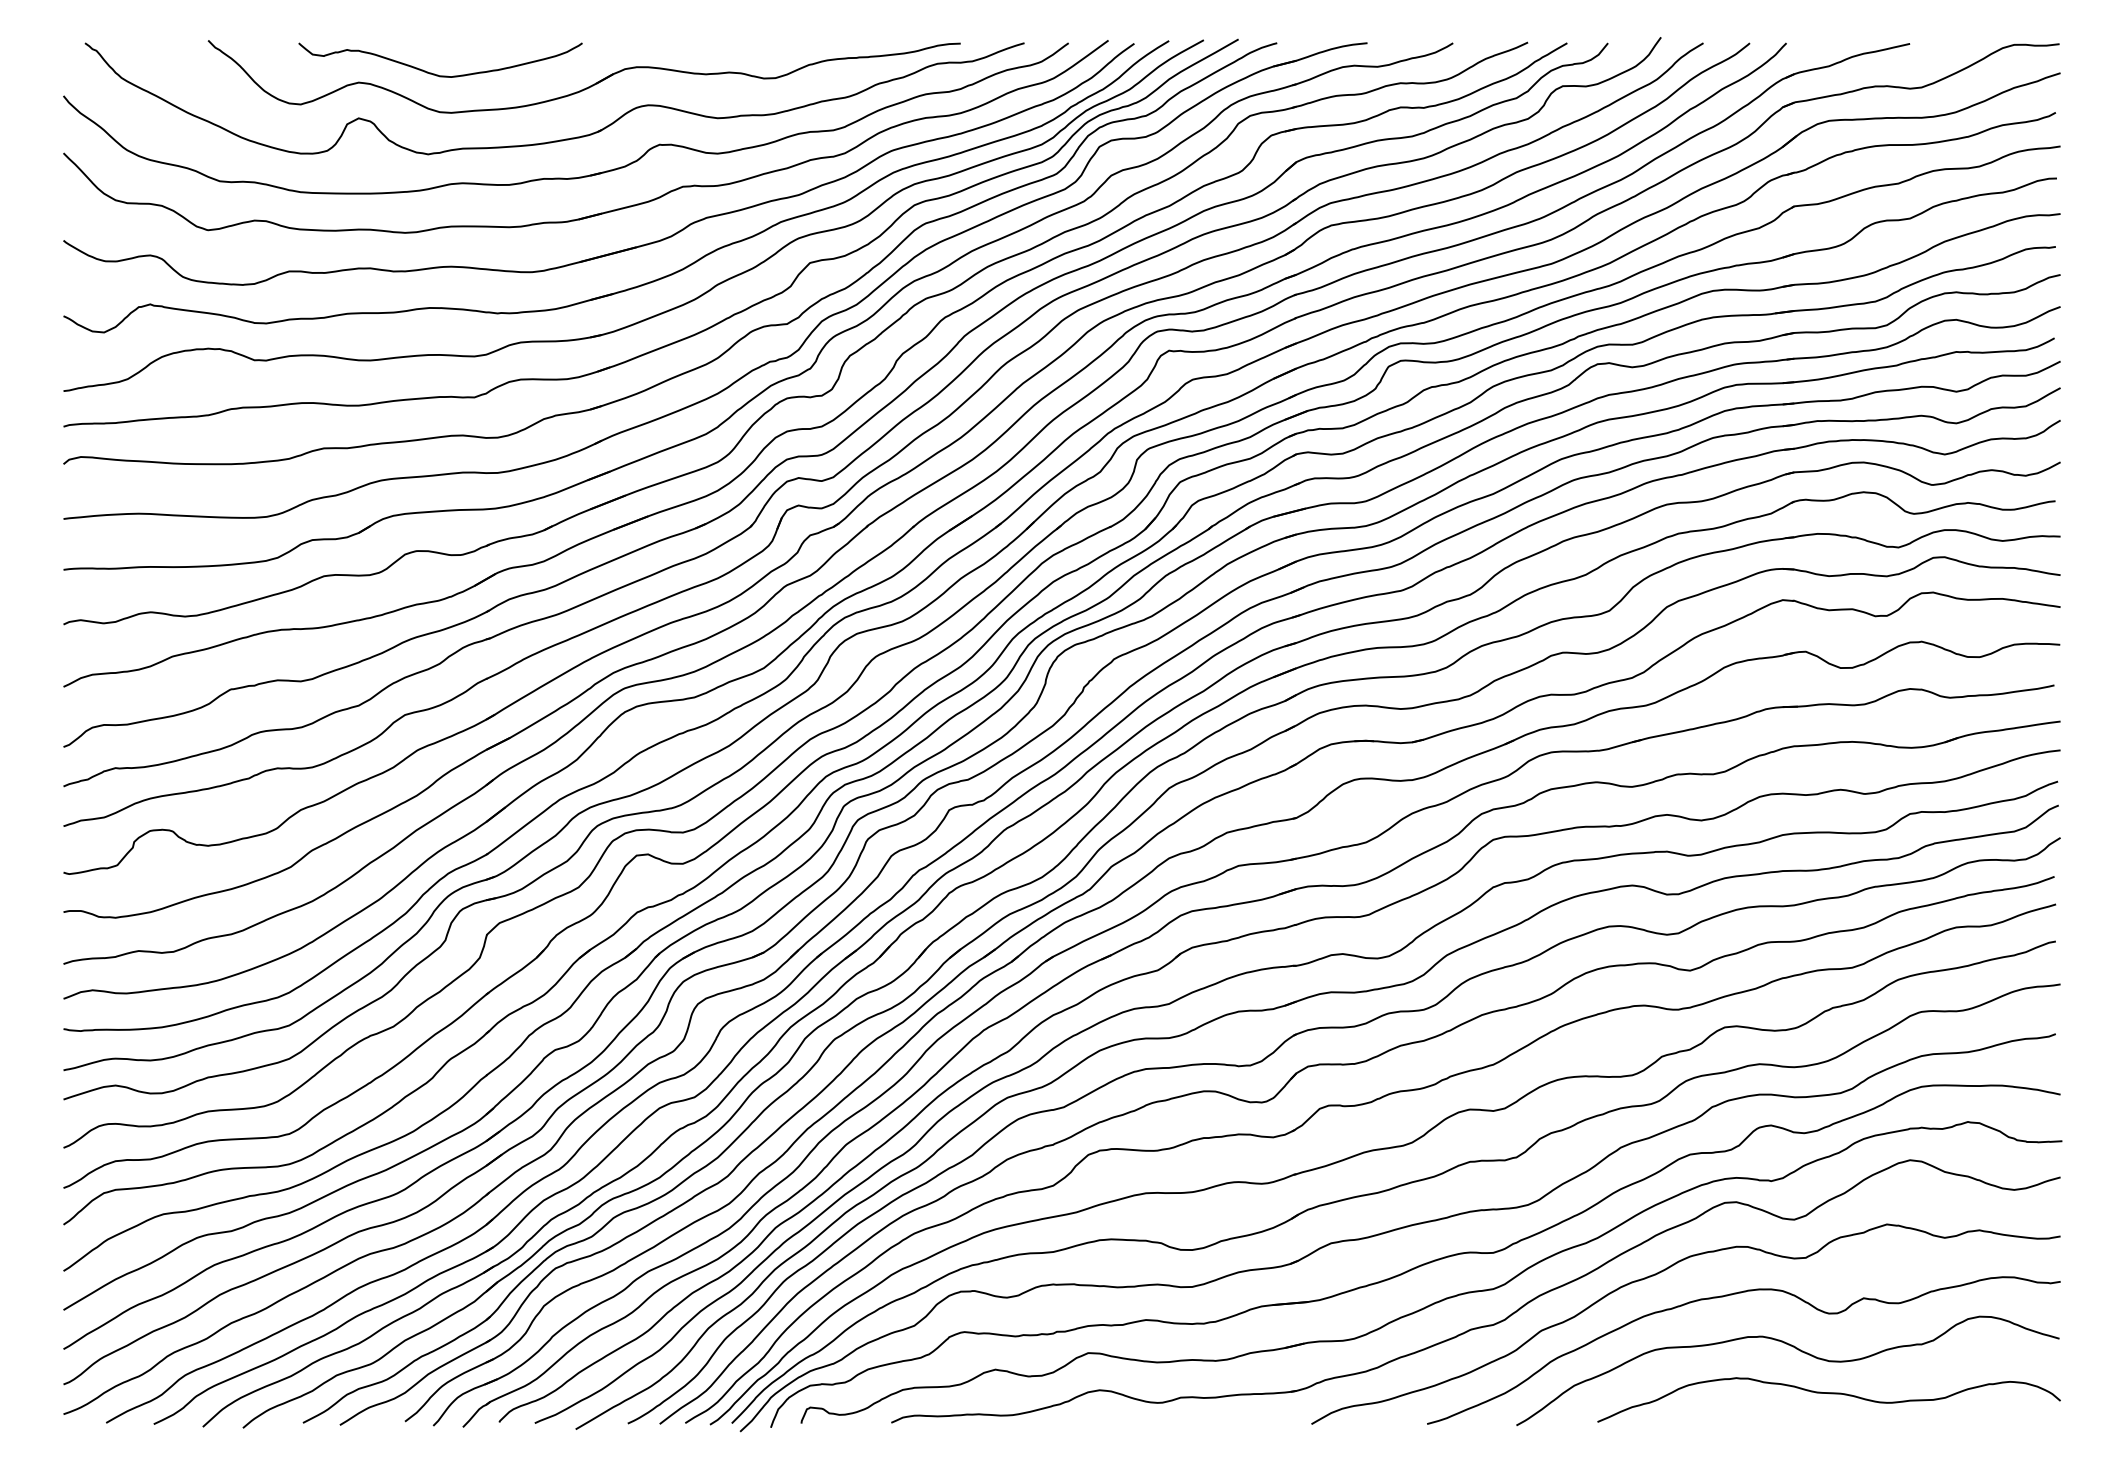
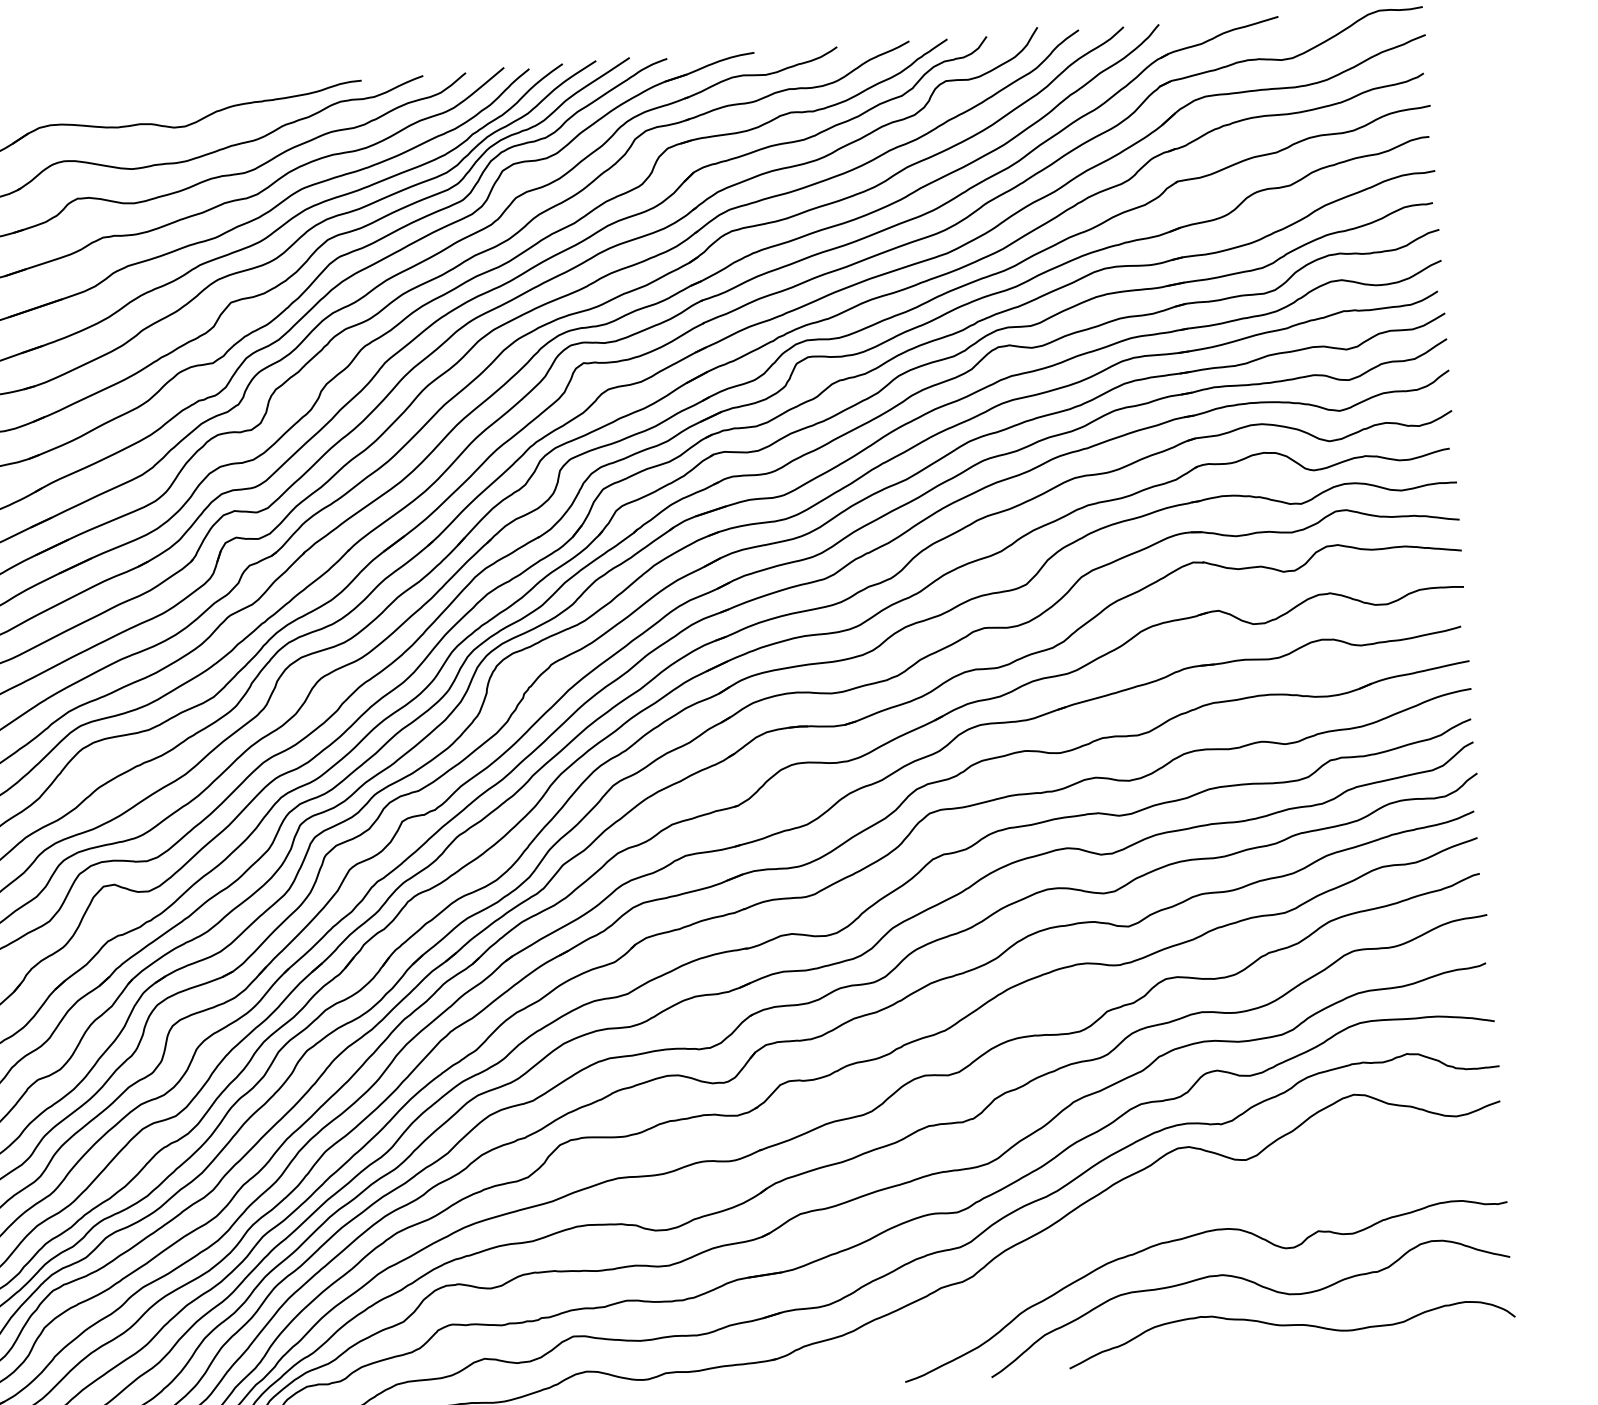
curve: (1664, 1271) -> (1124, 1218), removed

